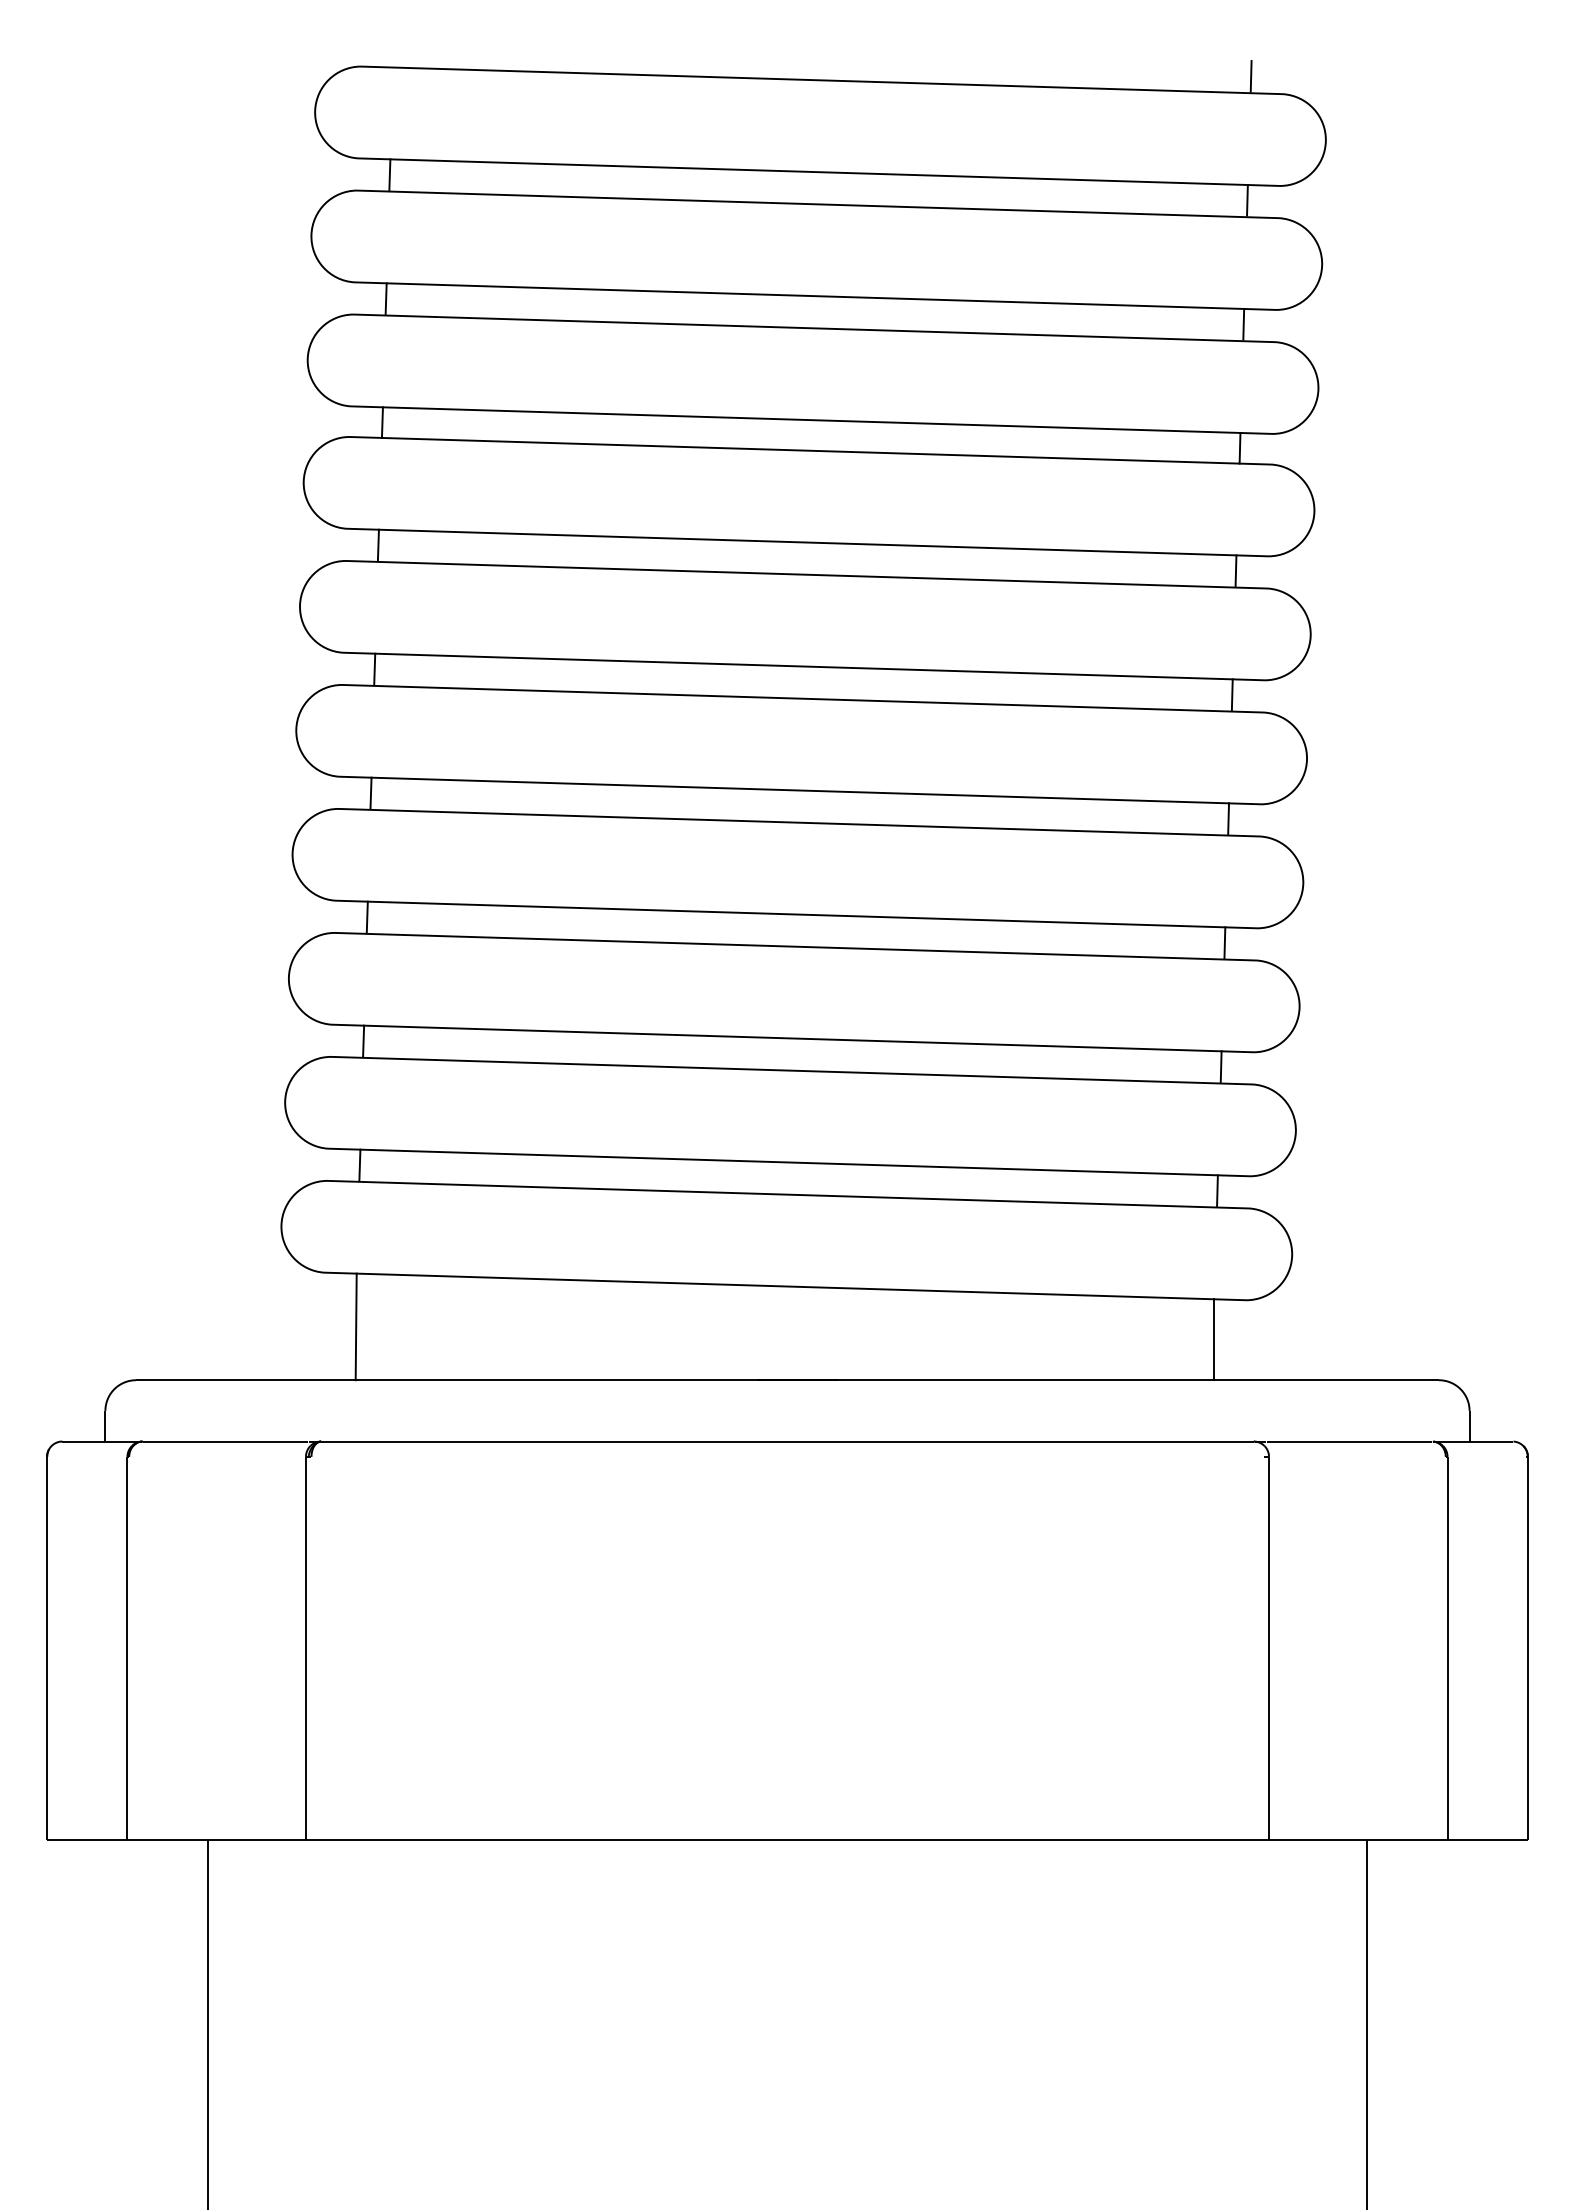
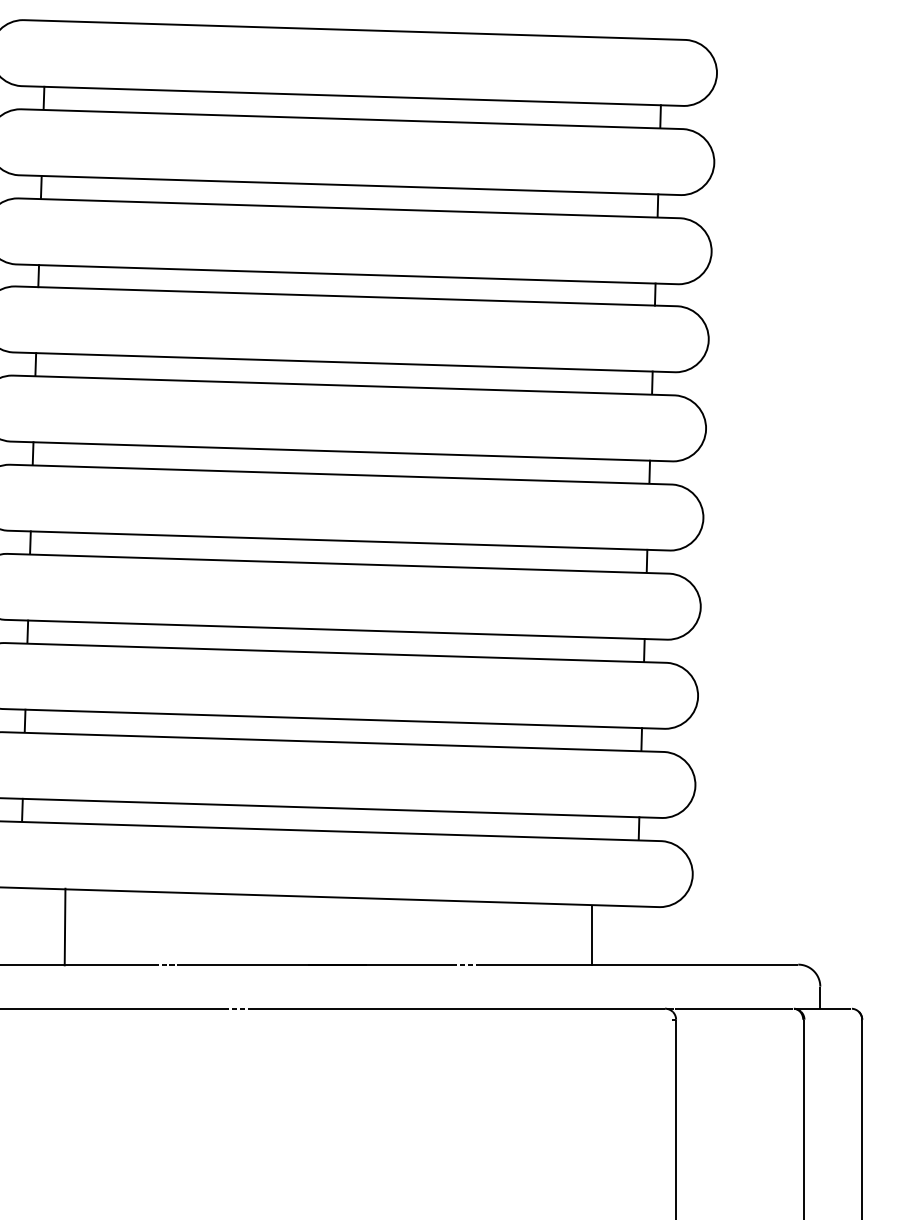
line: (1250, 76) -> (662, 27), removed
line: (355, 1326) -> (64, 926), moved
line: (1214, 1339) -> (592, 935), moved
line: (561, 1380) -> (167, 964), solid -> dashed
line: (976, 1380) -> (465, 964), solid -> dashed
line: (660, 1441) -> (238, 1008), solid -> dashed

